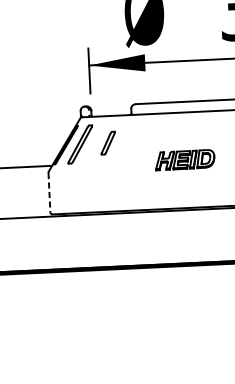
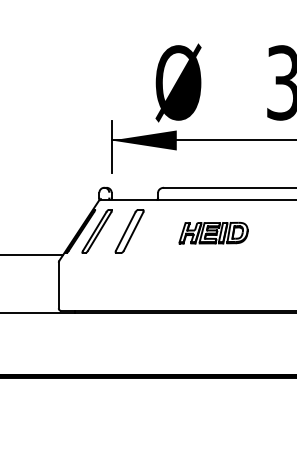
part: (108, 143) -> (129, 231), size x1.67
part: (184, 159) -> (213, 232), moved
line: (49, 192) -> (58, 285), dashed -> solid

